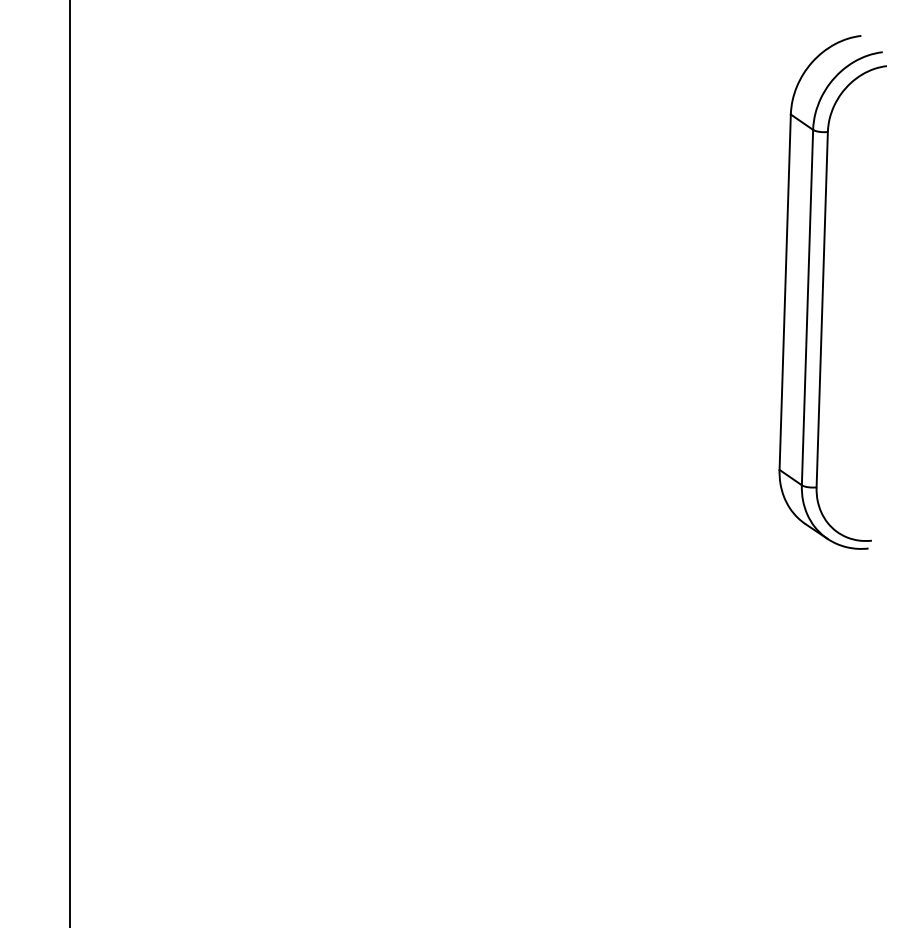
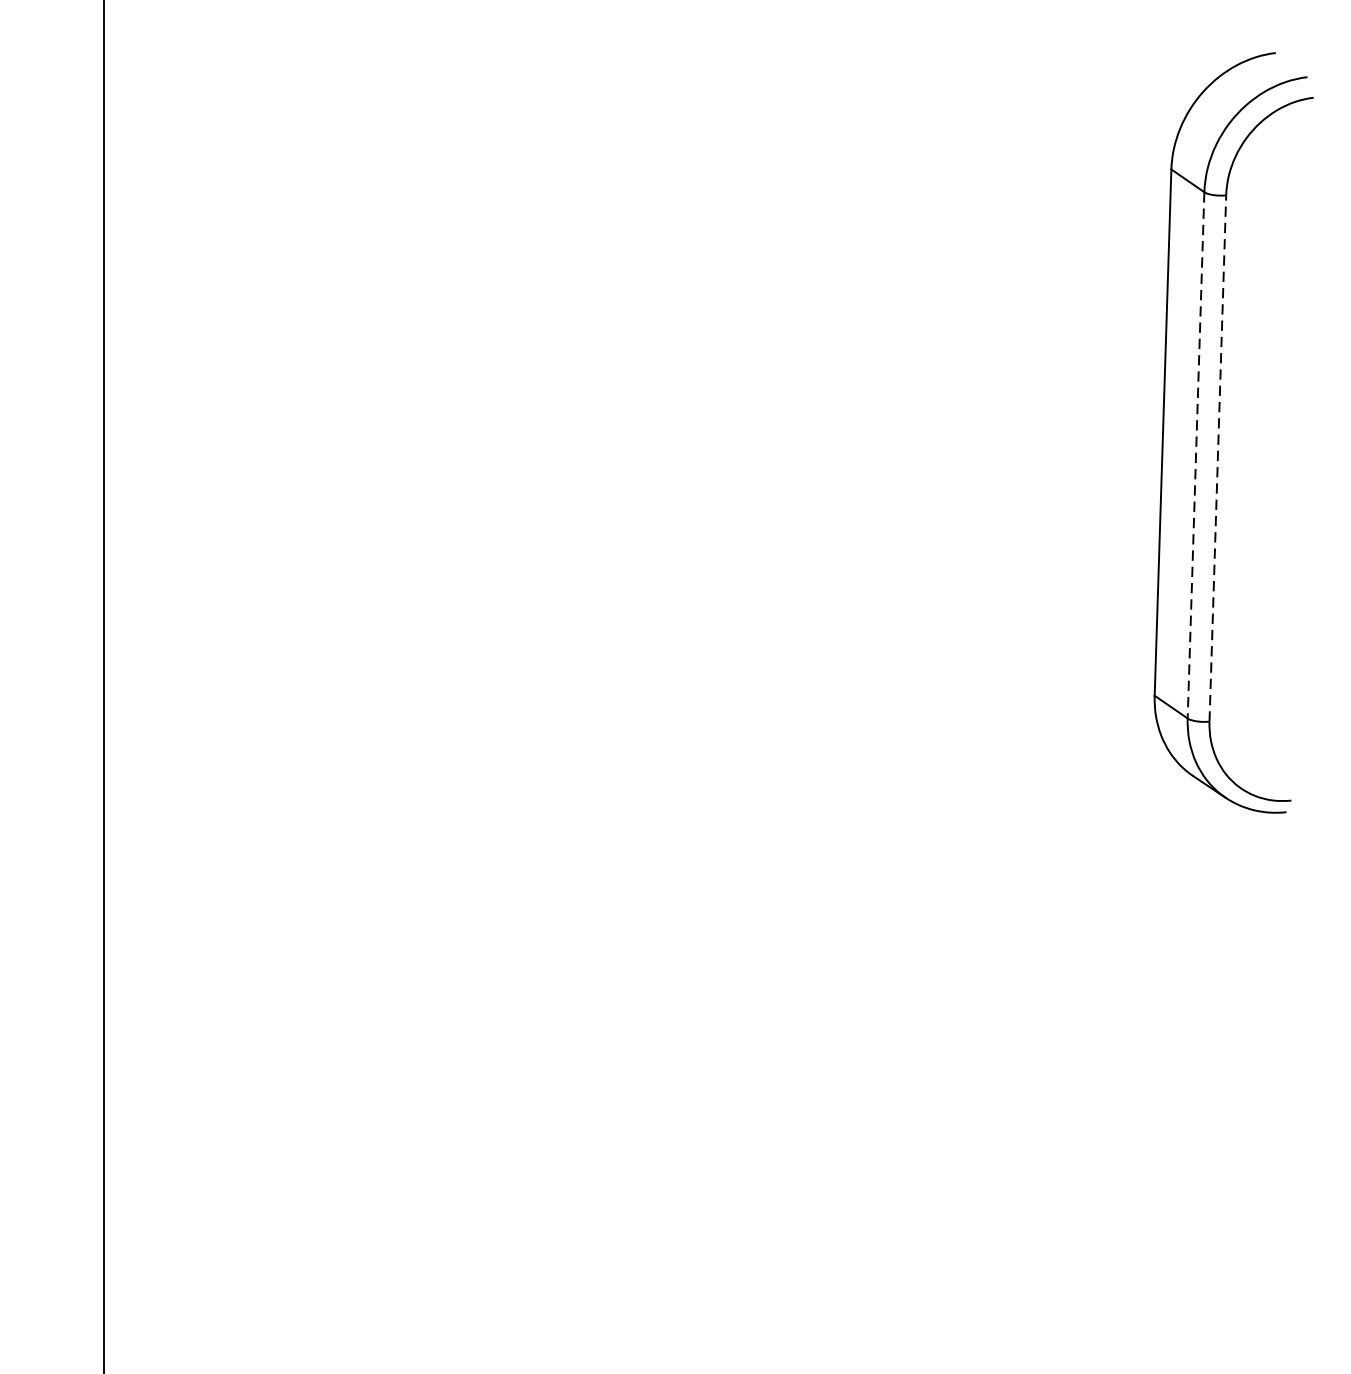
line: (807, 307) -> (1196, 455), solid -> dashed
line: (822, 309) -> (1218, 458), solid -> dashed

